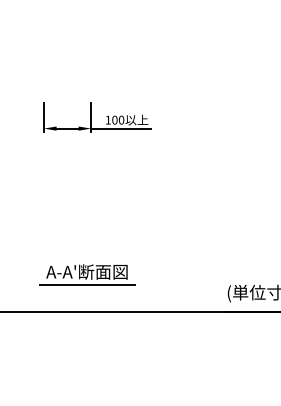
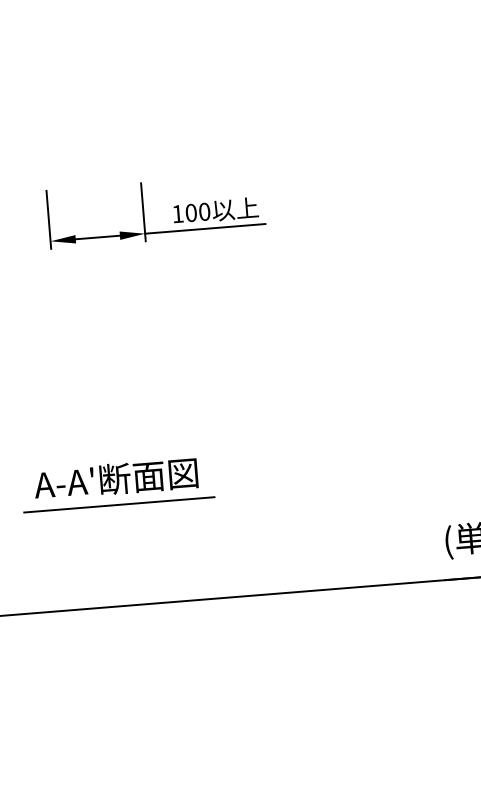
part: (87, 274) -> (117, 483), moved

